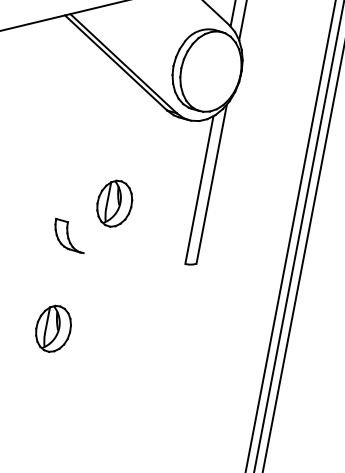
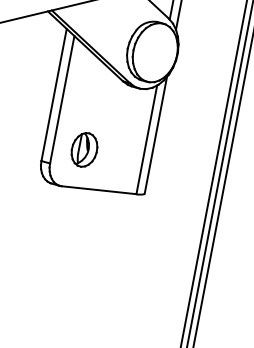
line: (72, 128) -> (53, 94), added
line: (84, 135) -> (62, 99), added
line: (133, 258) -> (98, 190), added
part: (53, 328) -> (39, 241), removed

